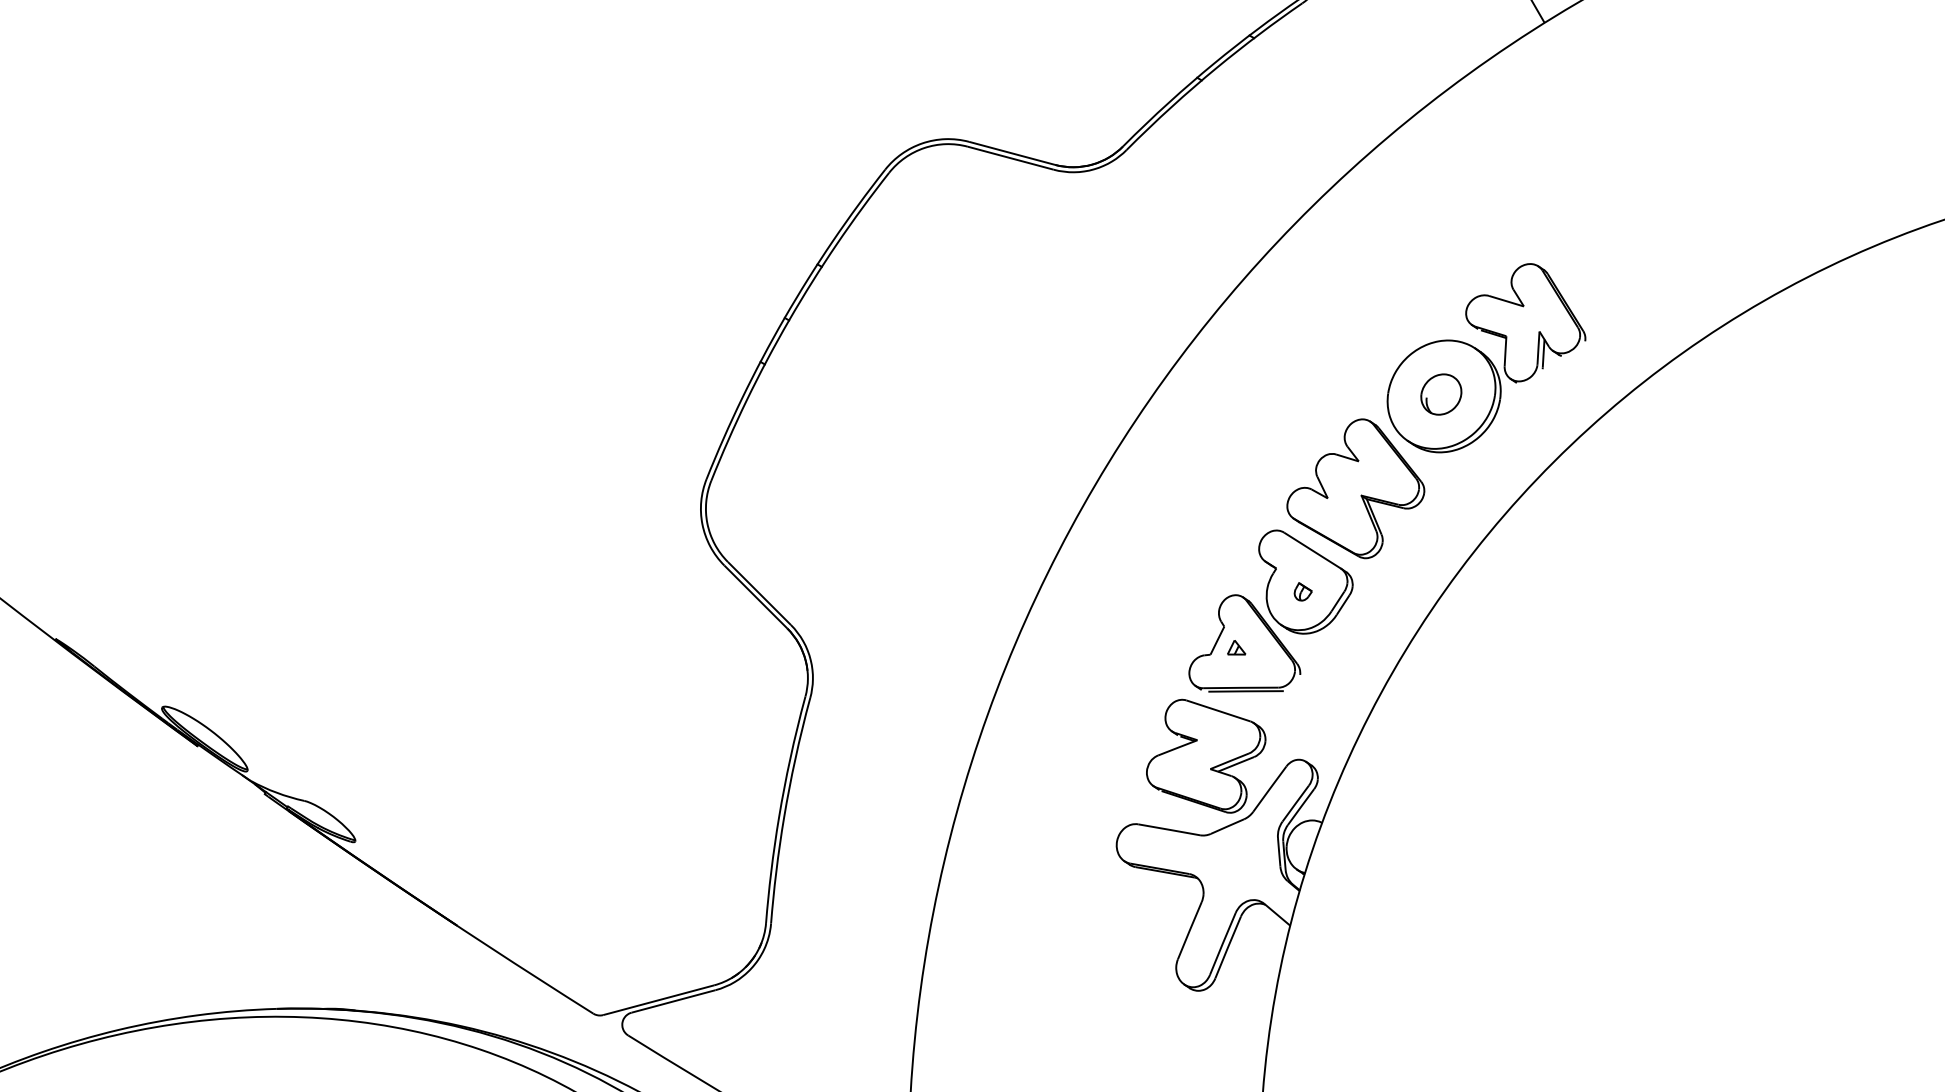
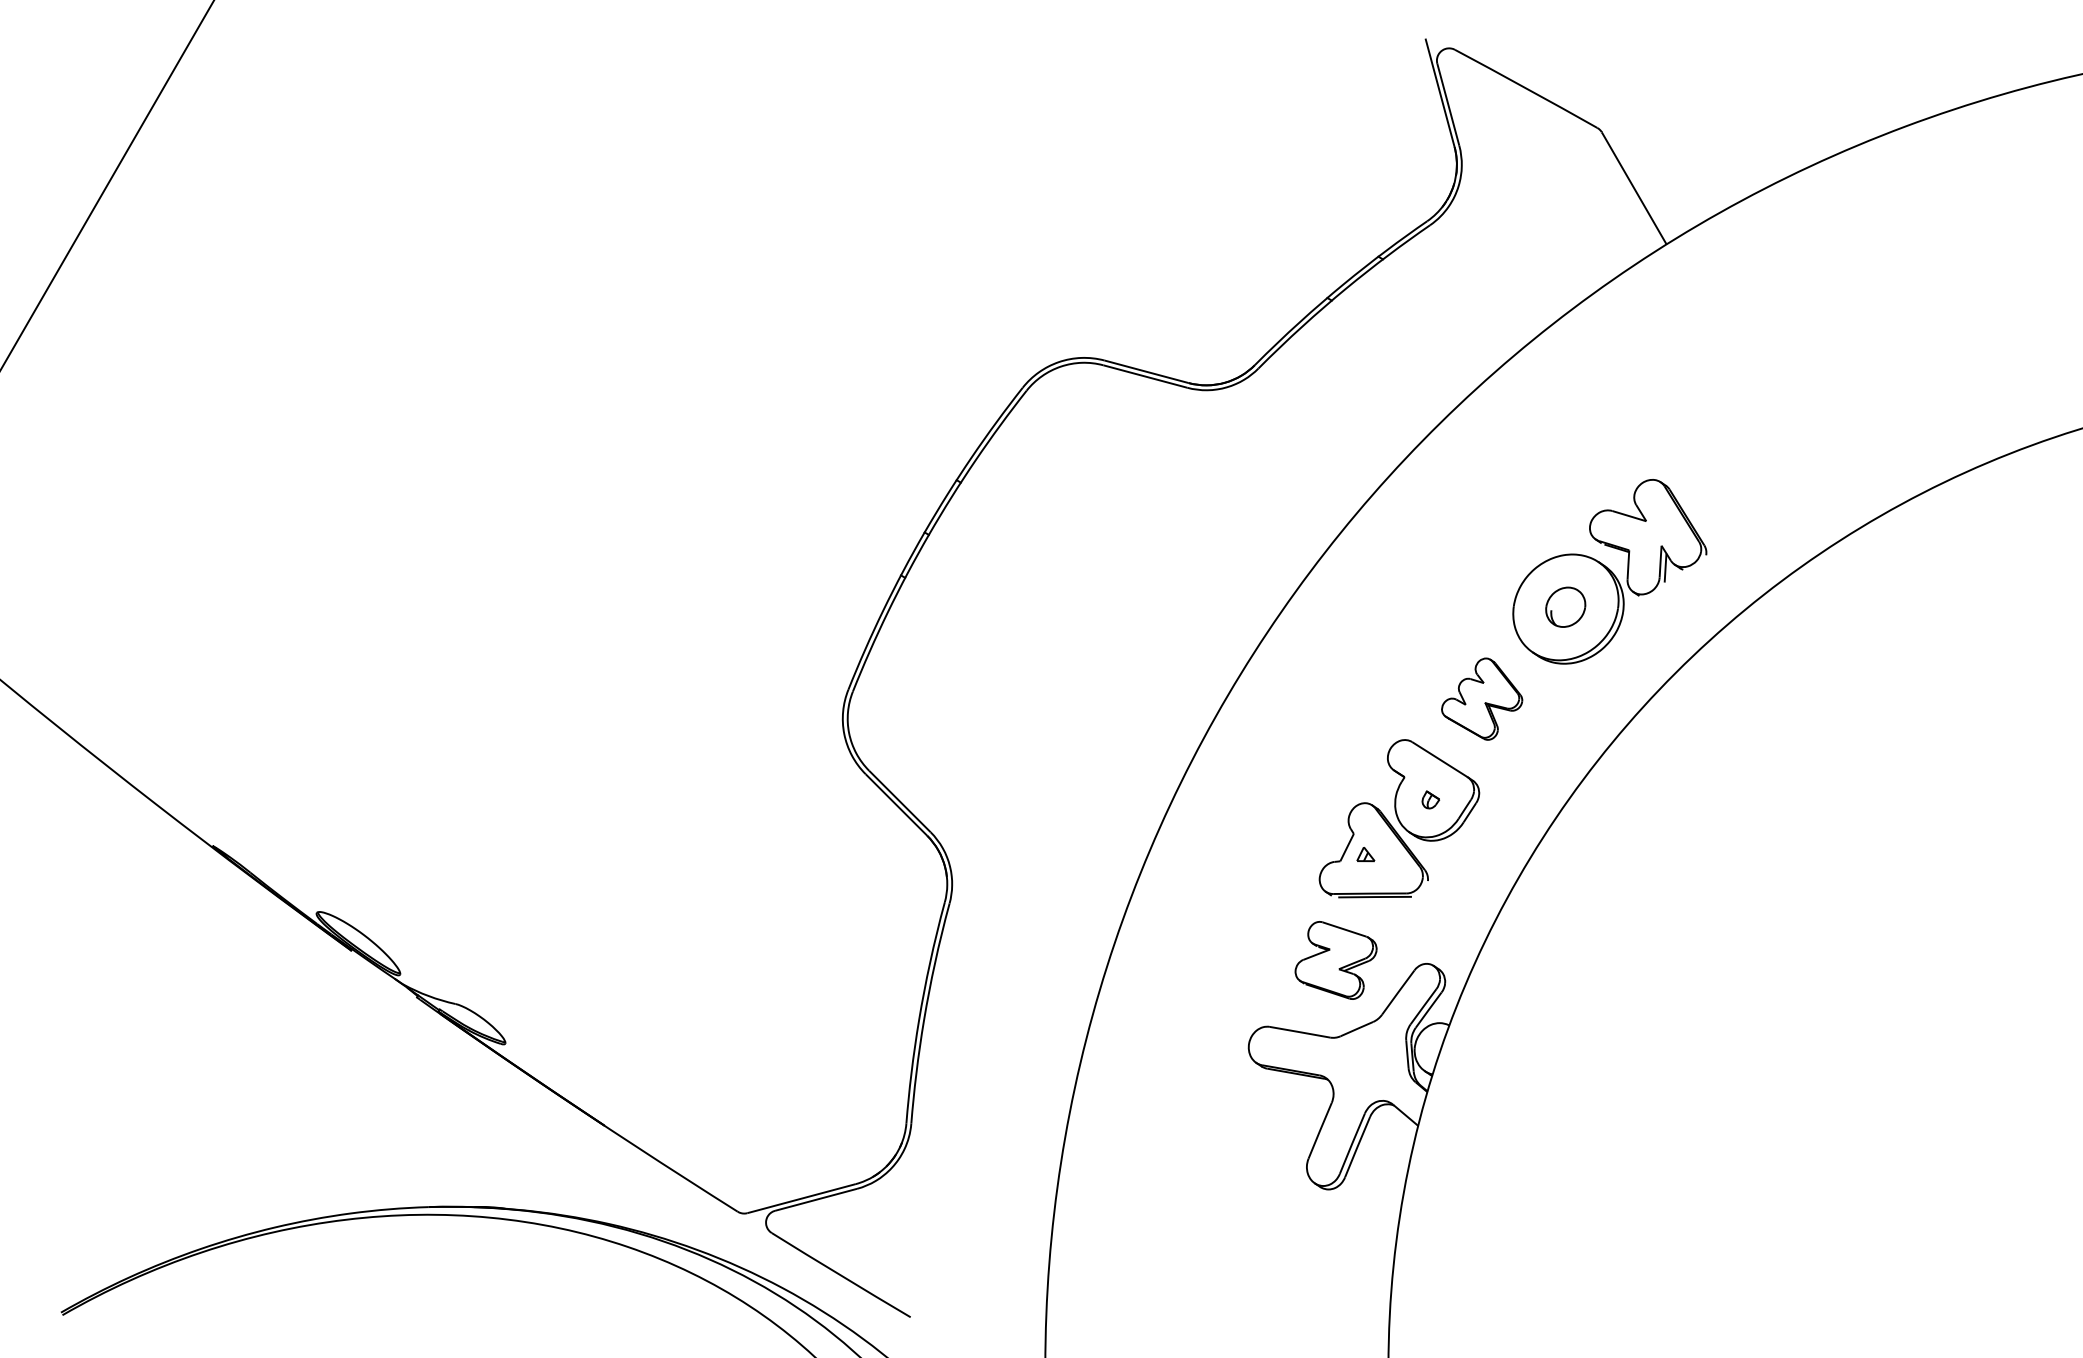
part: (1355, 487) -> (1481, 698), size x0.6
part: (1205, 756) -> (1335, 960), size x0.7

